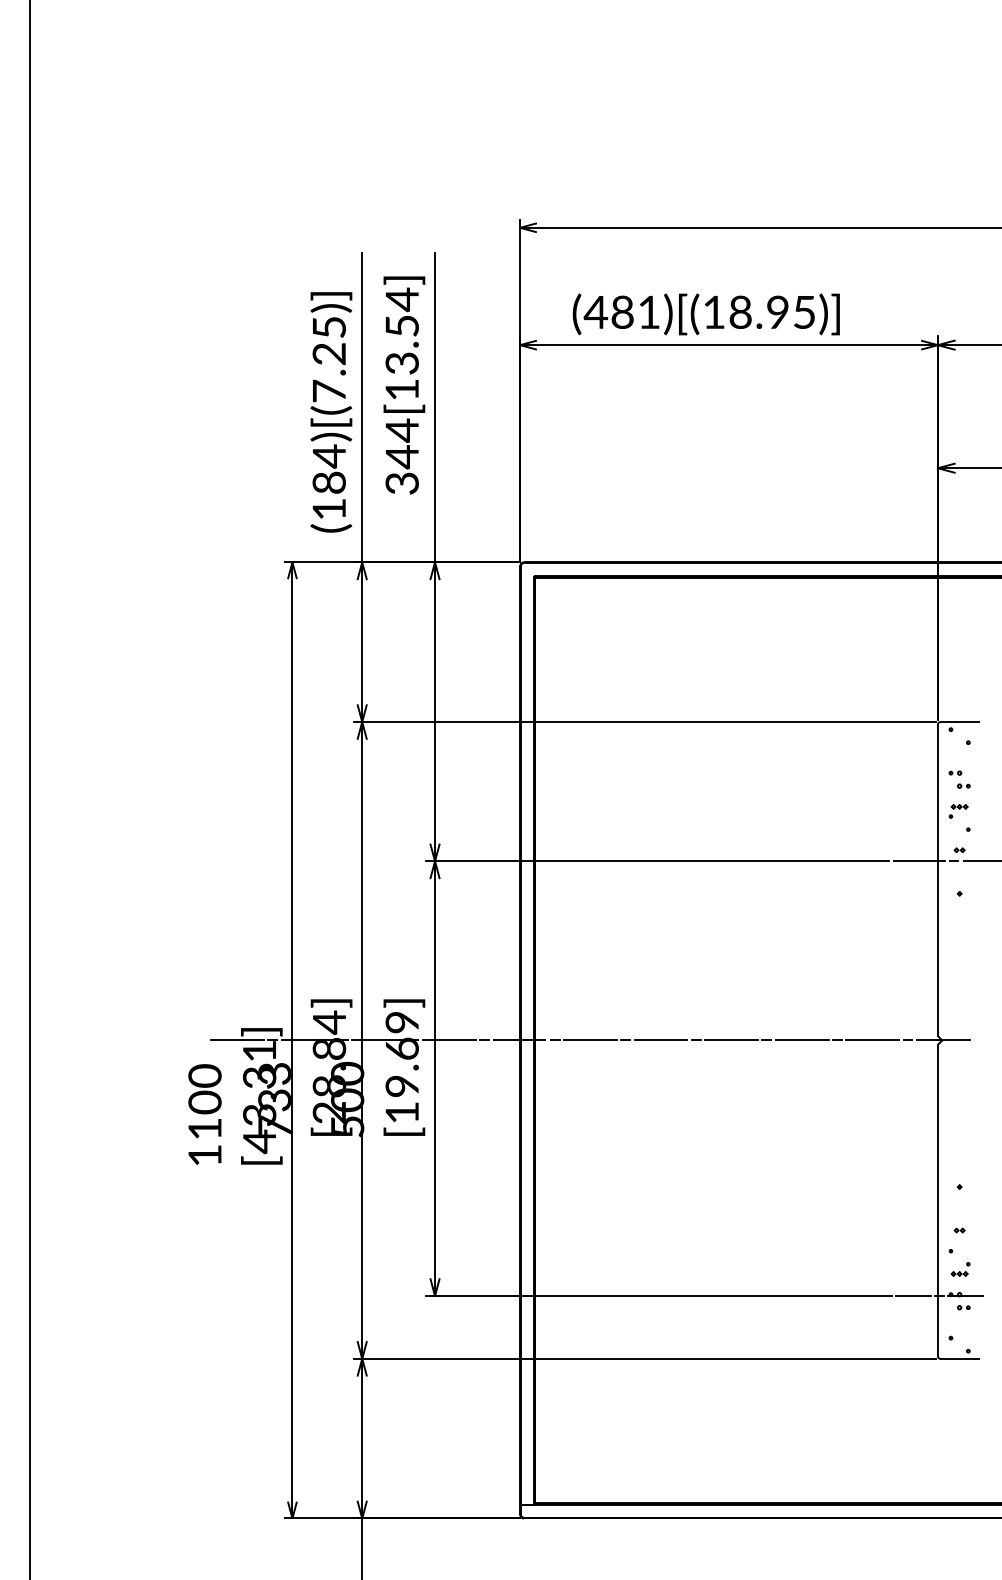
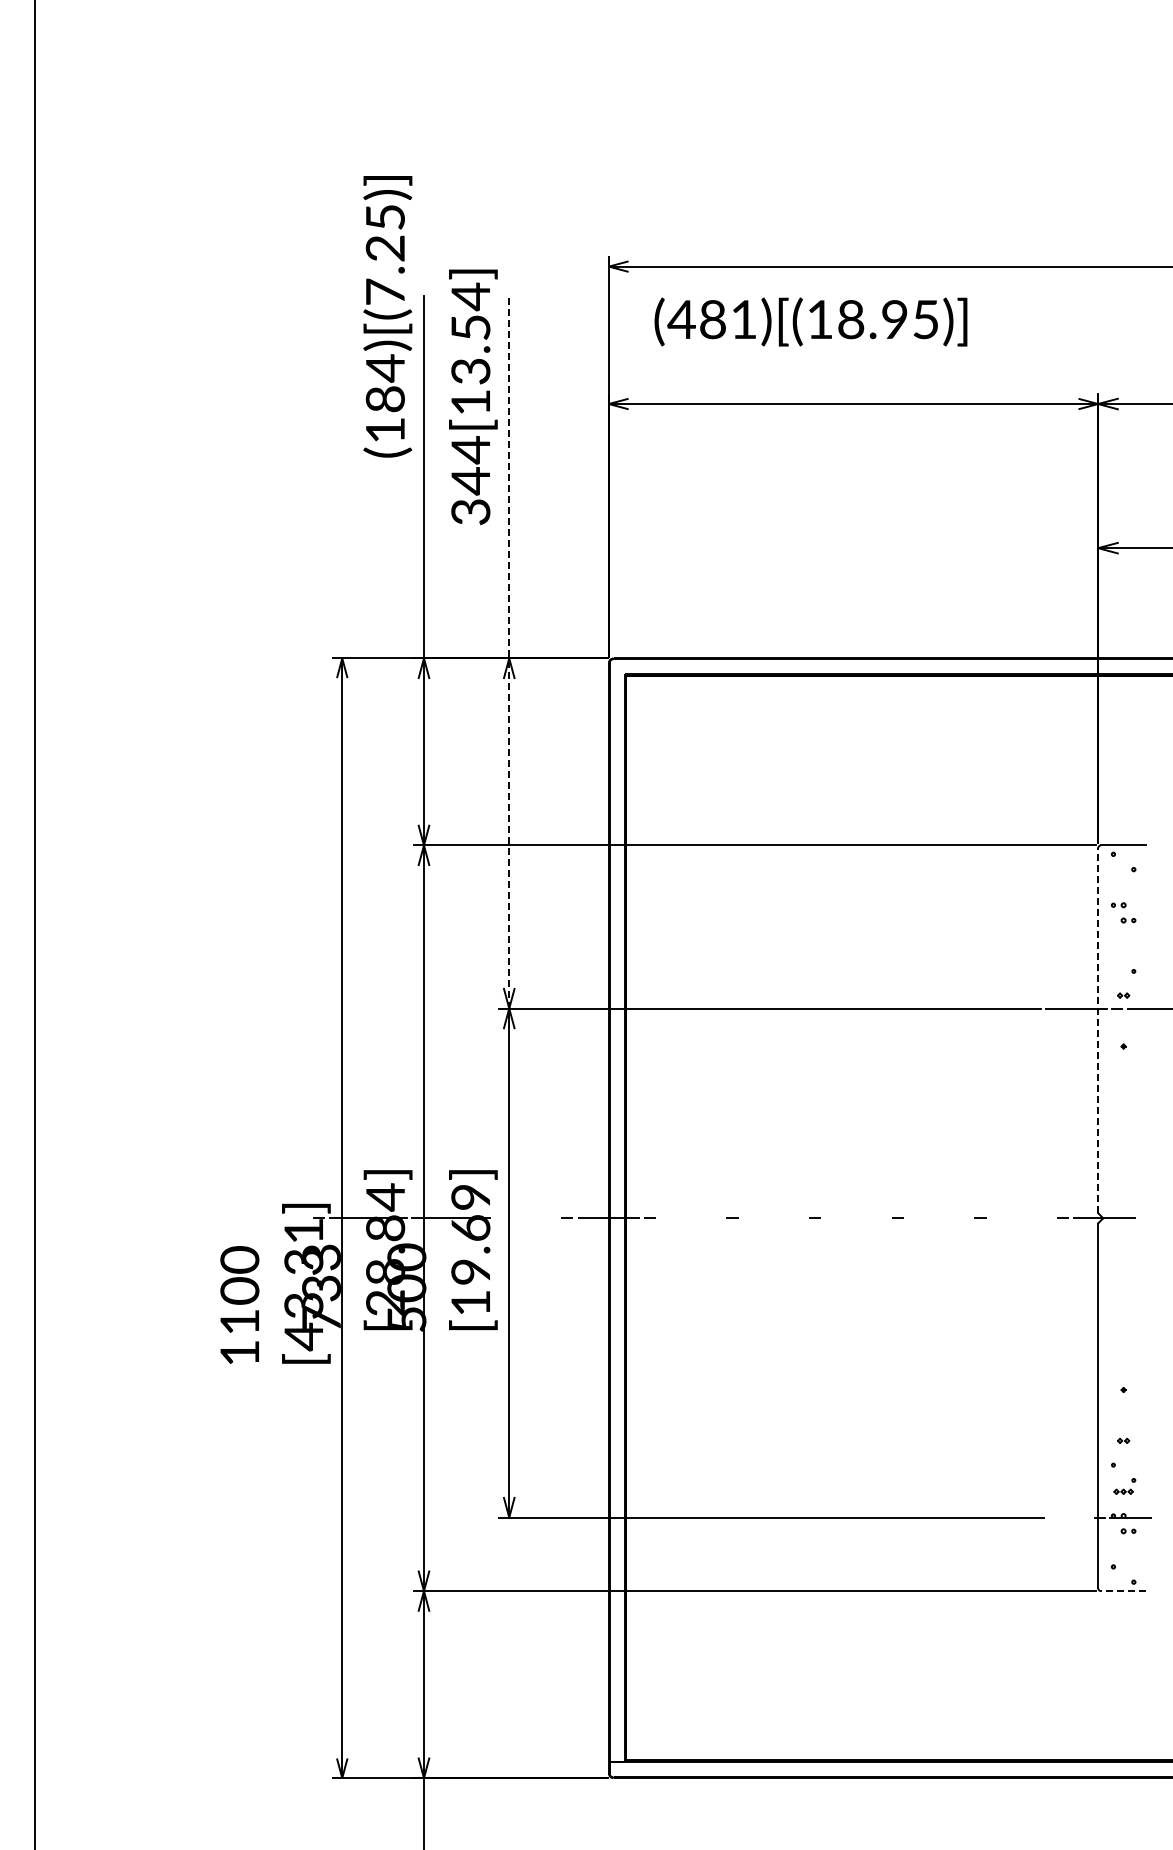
text: (705, 313) -> (810, 321), moved
text: (404, 385) -> (473, 397), moved
text: (331, 412) -> (387, 316), moved
line: (435, 556) -> (509, 651), solid -> dashed
part: (958, 810) -> (1122, 949), removed
line: (938, 880) -> (1098, 1030), solid -> dashed
line: (237, 1040) -> (277, 1218), removed
line: (448, 1040) -> (525, 1218), removed
line: (590, 1040) -> (691, 1218), removed
line: (660, 1040) -> (773, 1218), removed
line: (731, 1040) -> (856, 1218), removed
line: (802, 1040) -> (939, 1218), removed
line: (872, 1040) -> (1021, 1218), removed
line: (912, 1295) -> (1068, 1517), removed
line: (959, 1359) -> (1123, 1591), solid -> dashed

